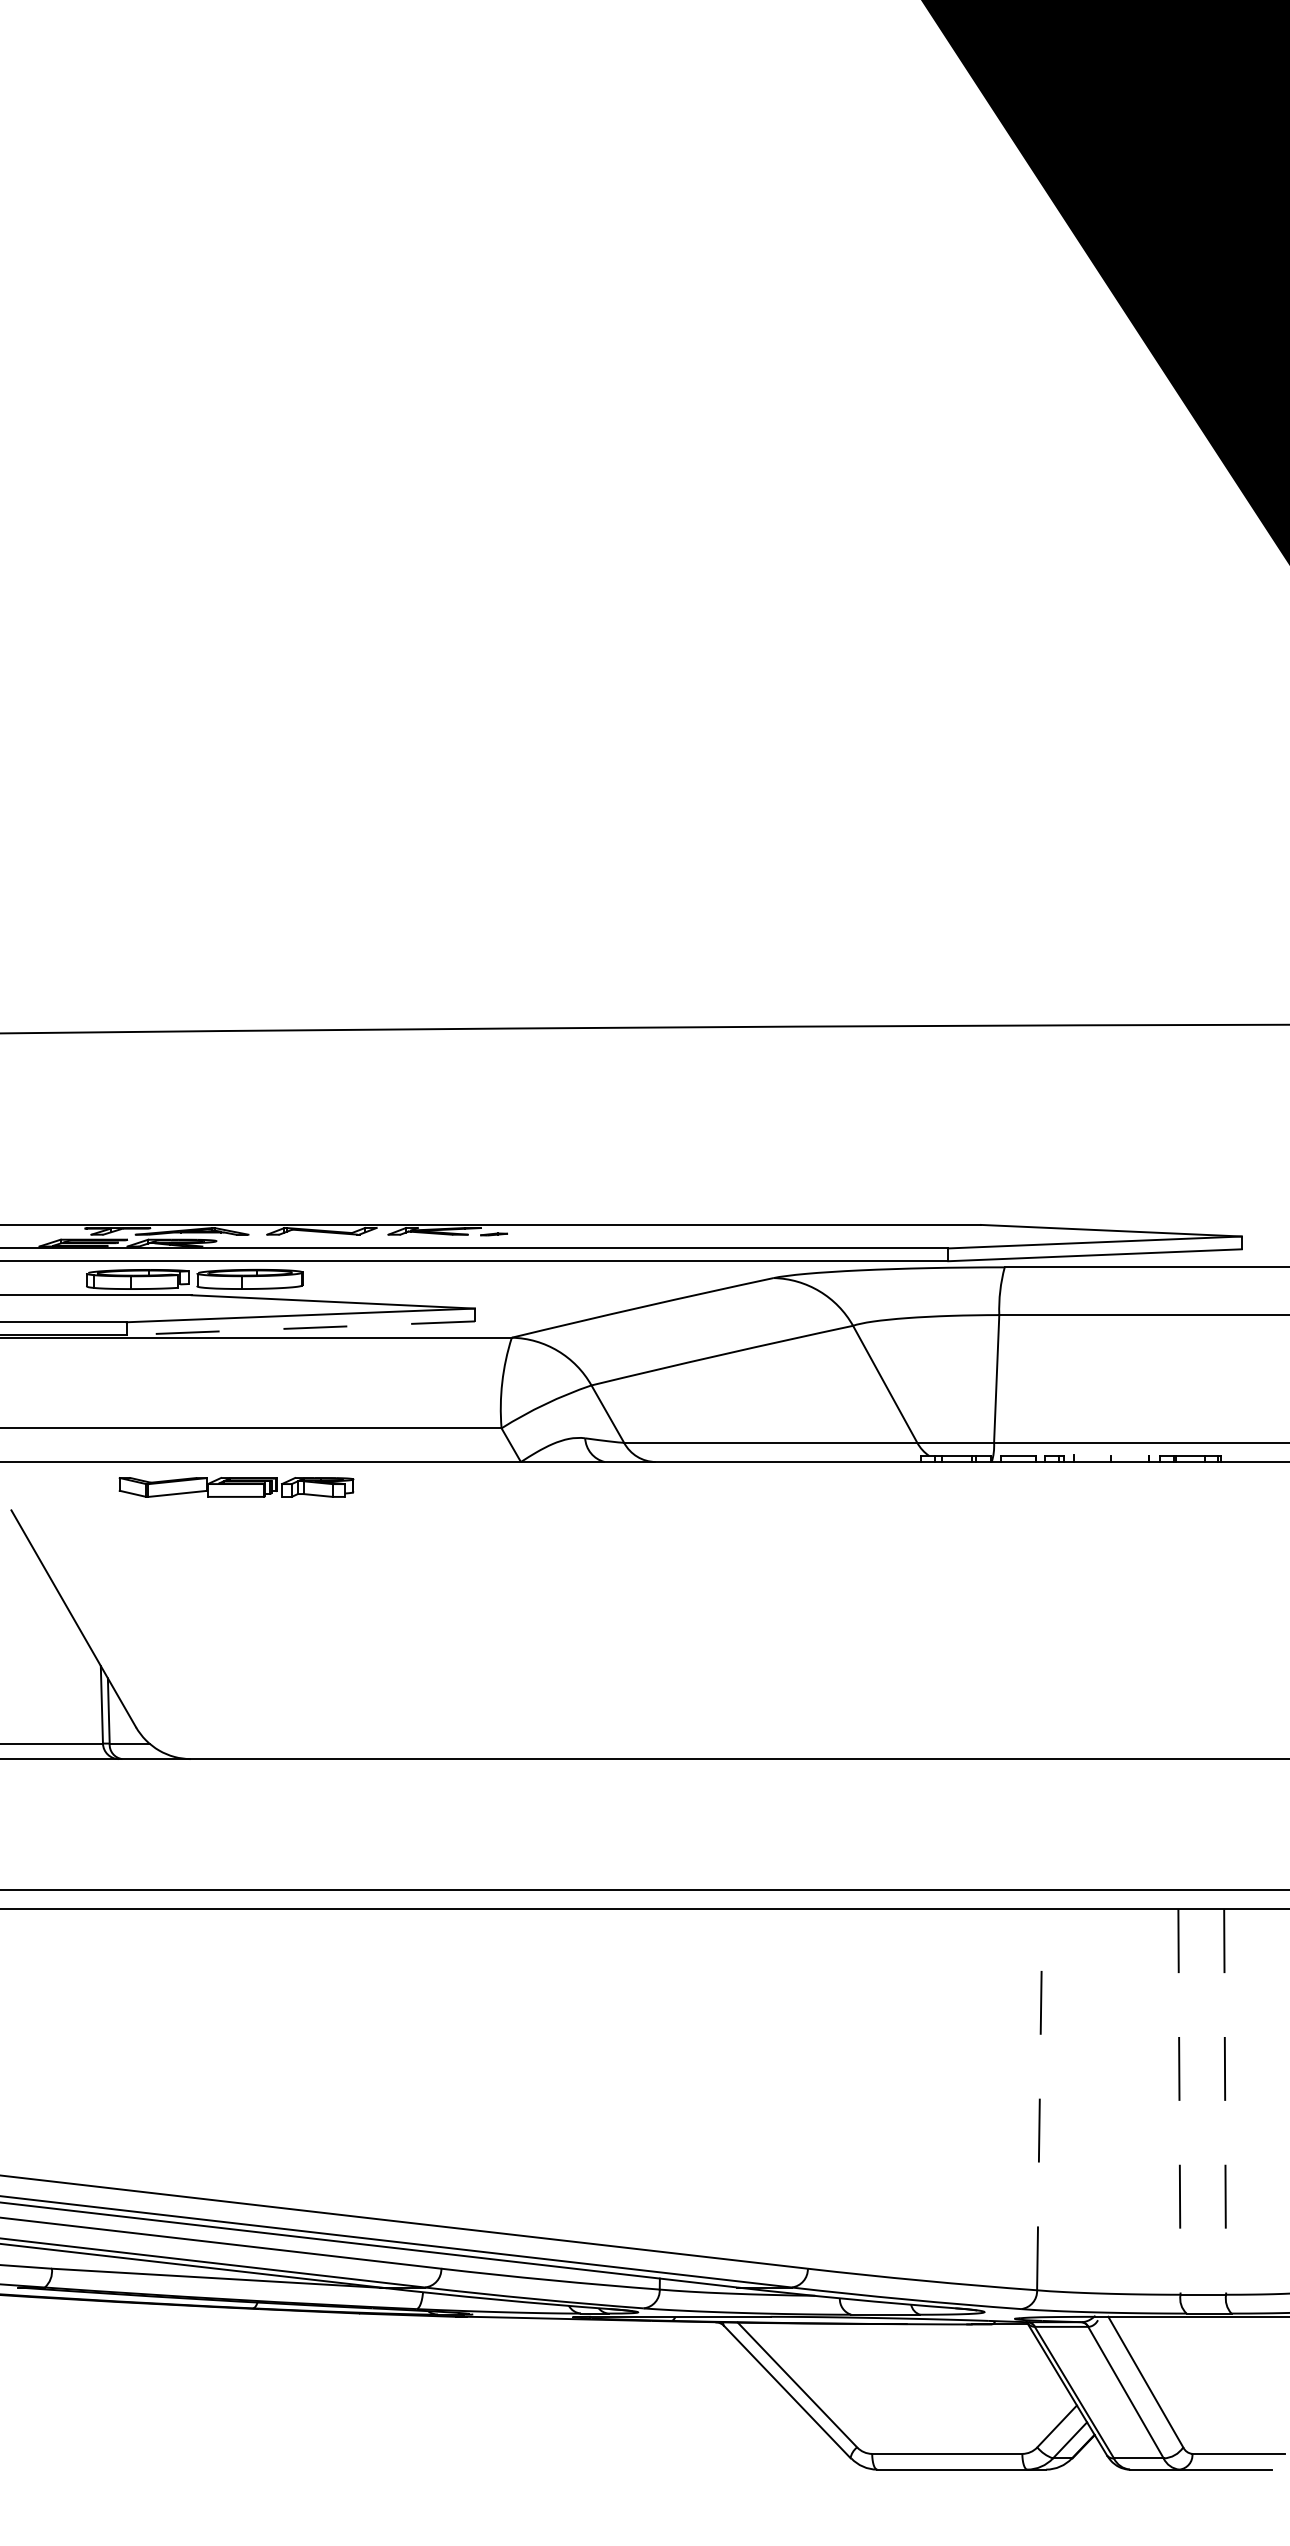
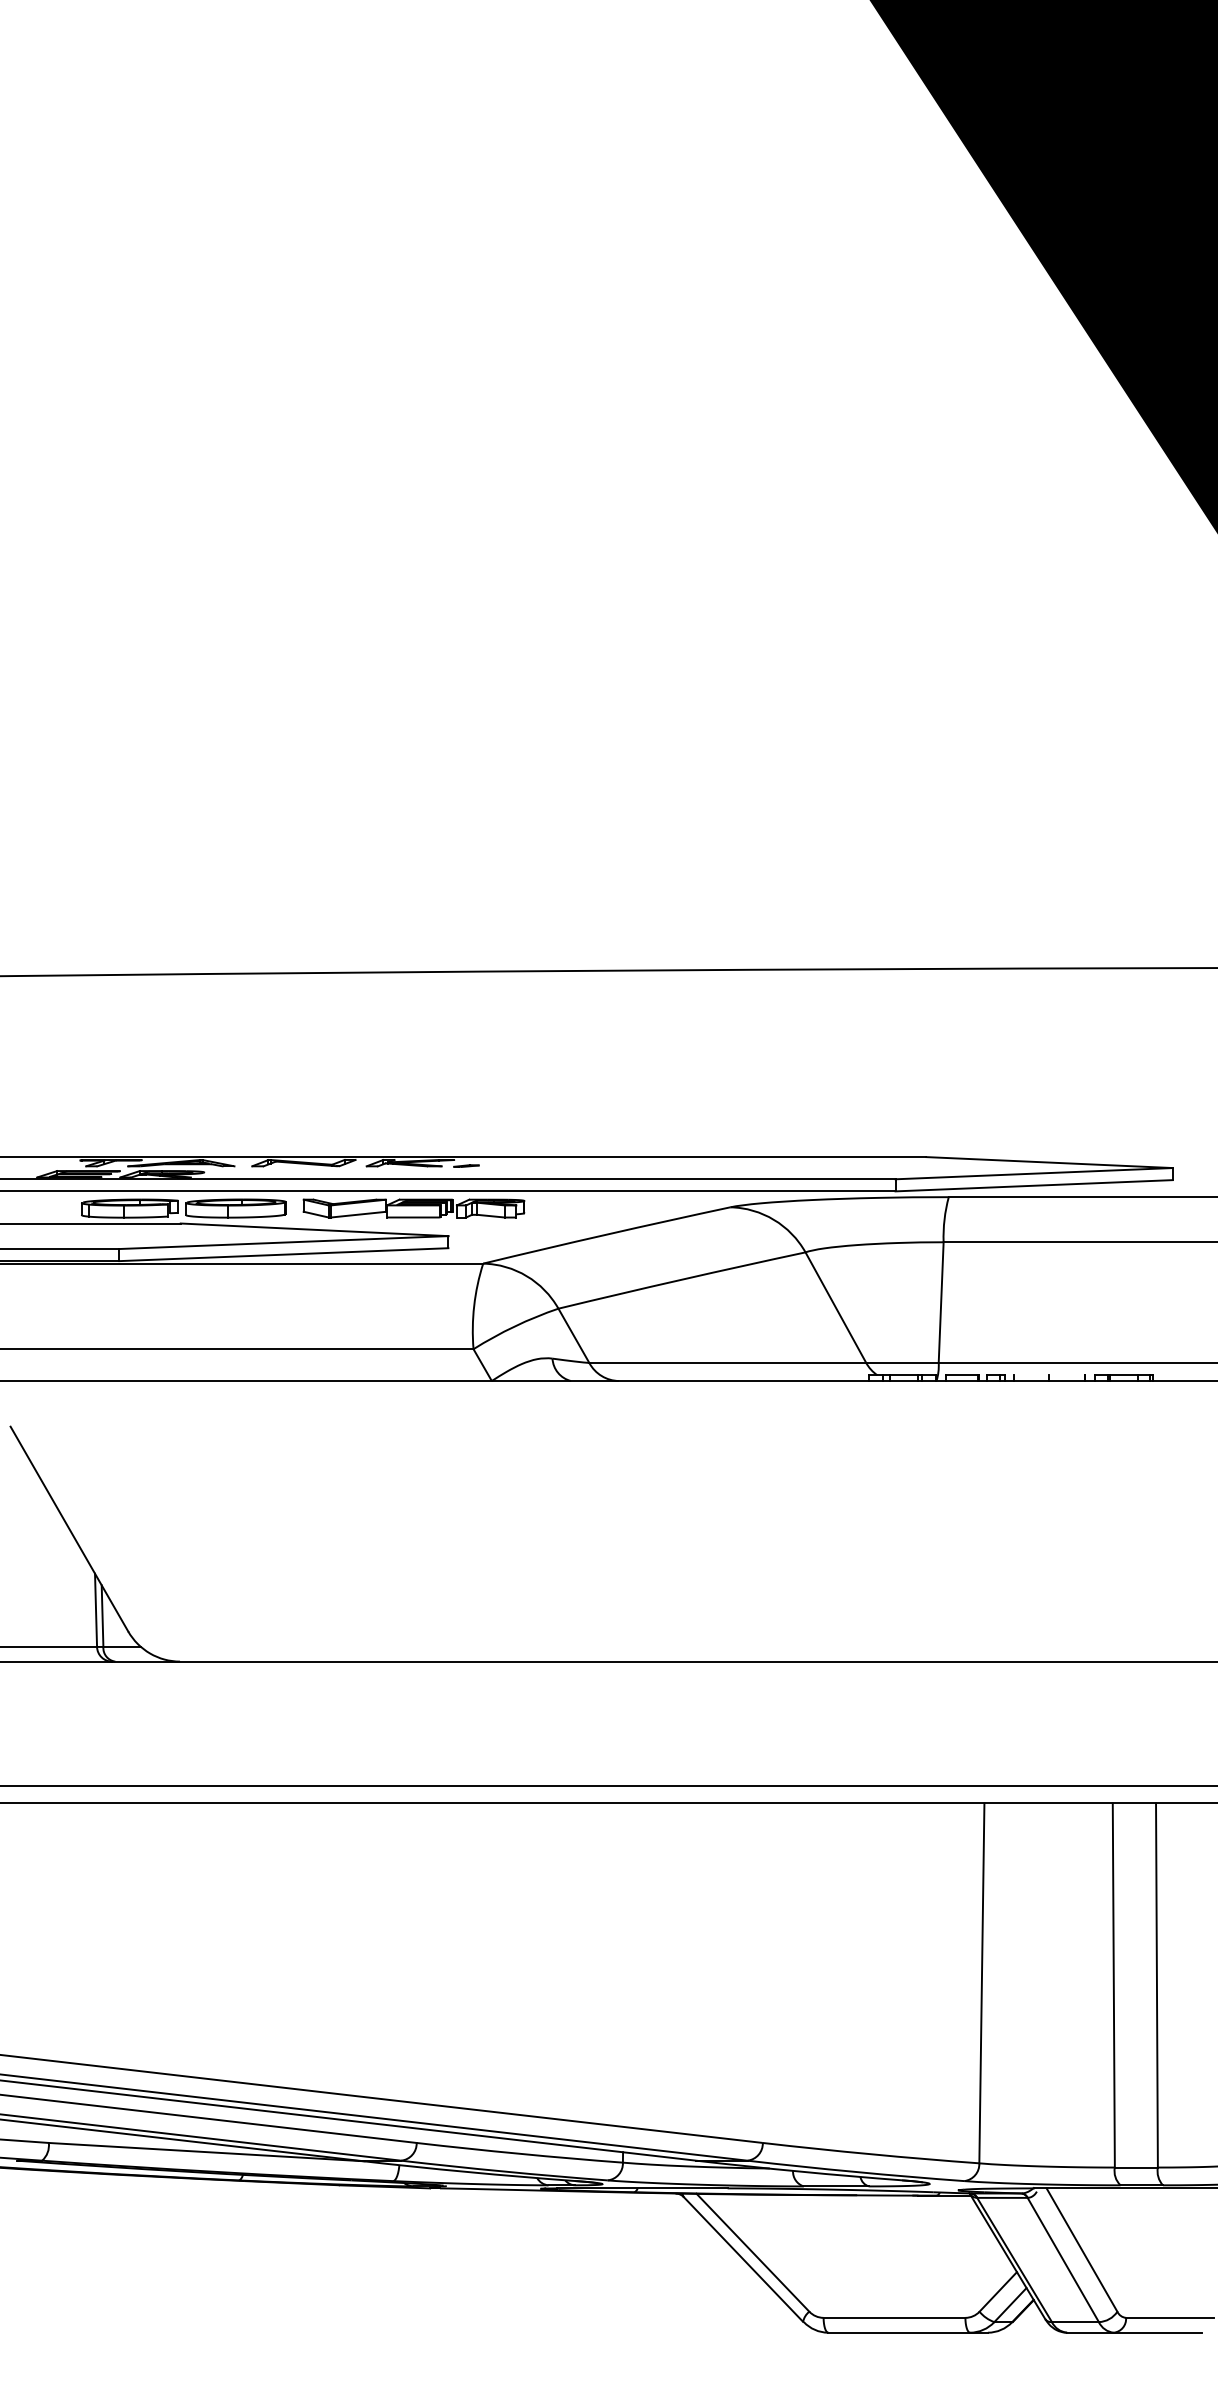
line: (300, 1328) -> (283, 1254), dashed -> solid
part: (236, 1487) -> (413, 1208), moved
line: (1039, 2099) -> (981, 1983), dashed -> solid
line: (1179, 2101) -> (1113, 1985), dashed -> solid
line: (1225, 2101) -> (1157, 1985), dashed -> solid

